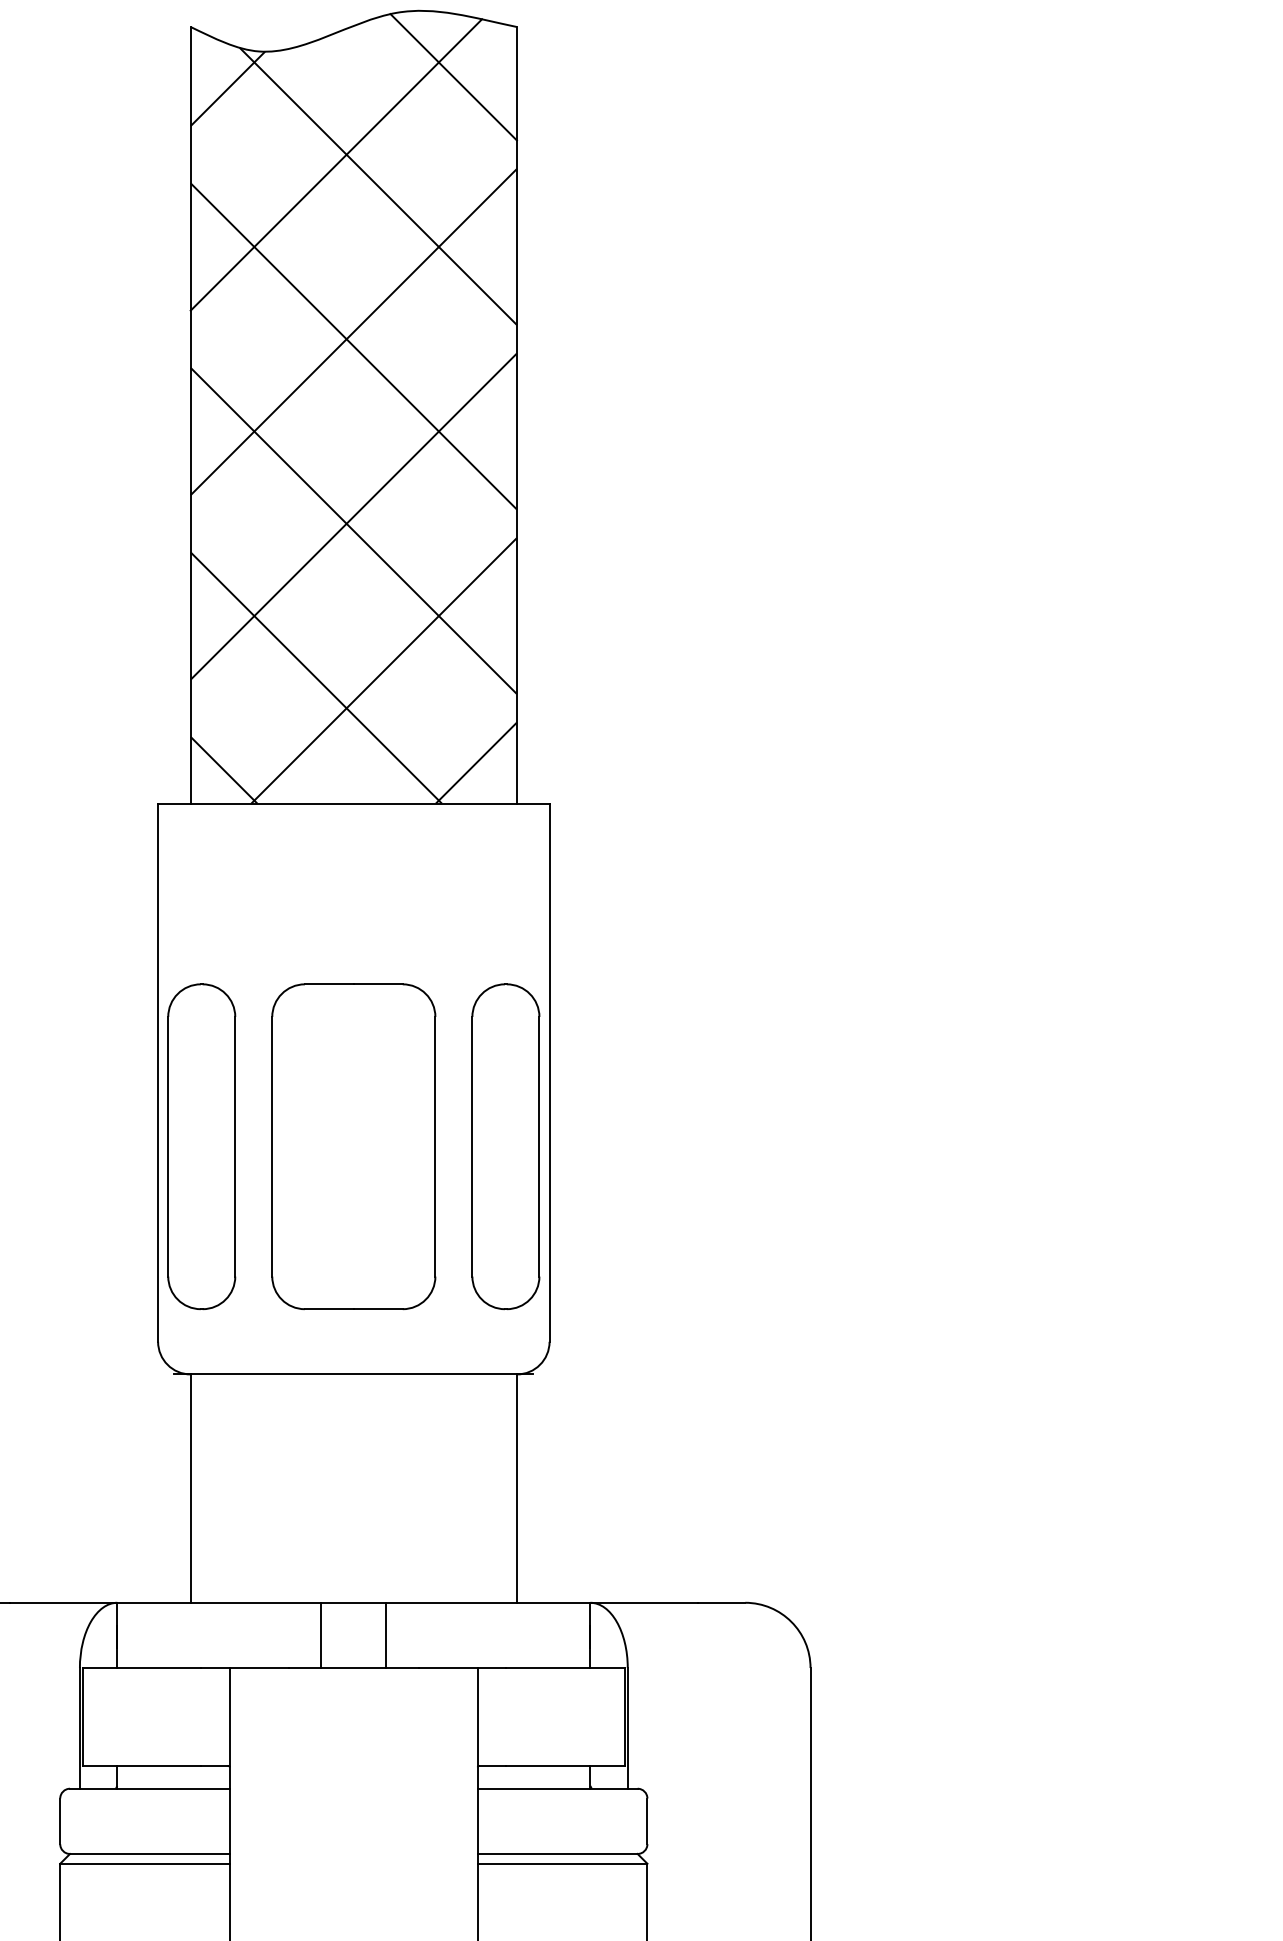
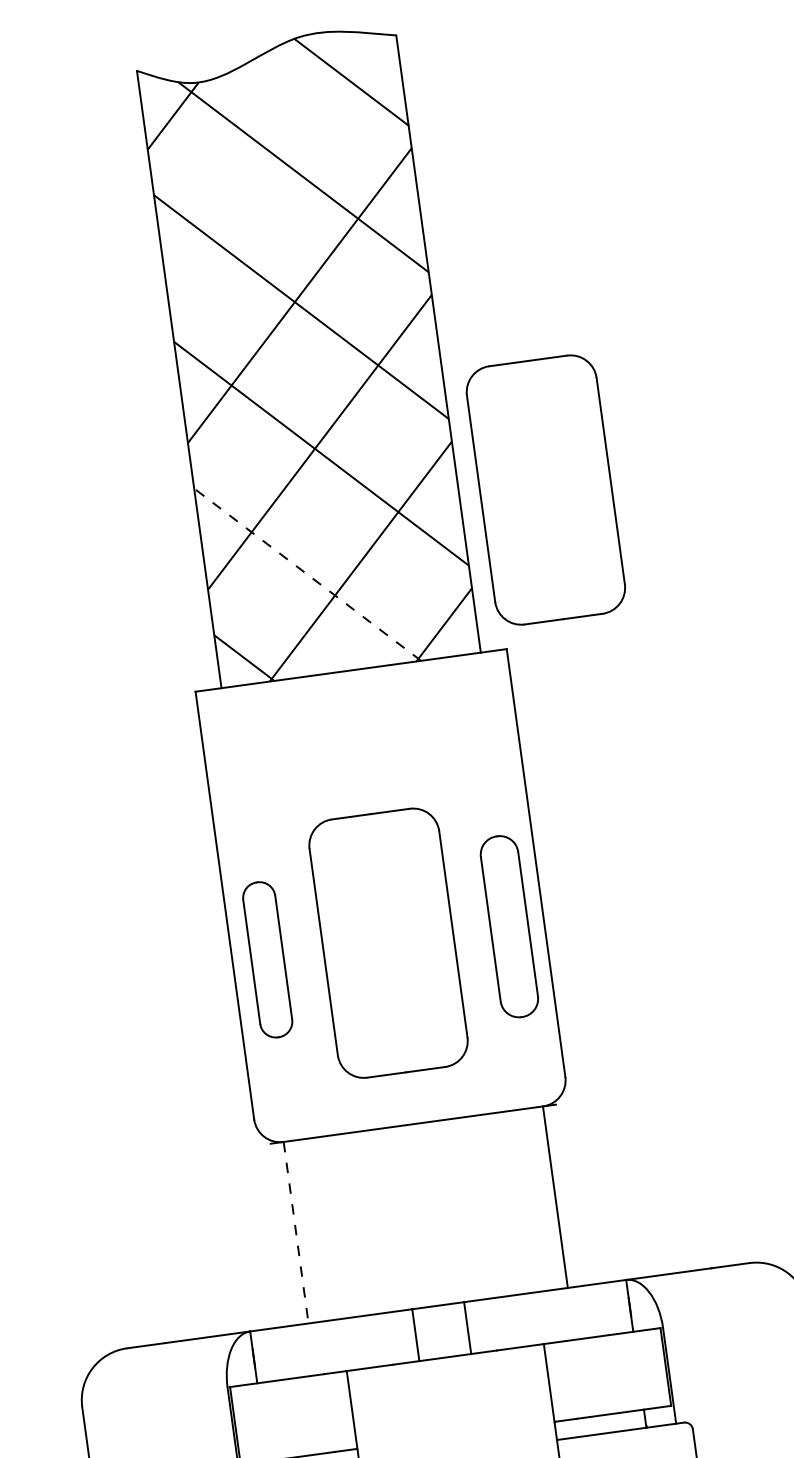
line: (336, 164) -> (267, 164), removed
part: (624, 613) -> (545, 489), added
line: (316, 677) -> (307, 574), solid -> dashed
part: (201, 1146) -> (267, 959), size x0.6
part: (505, 1146) -> (509, 926), size x0.7
line: (190, 1489) -> (296, 1233), solid -> dashed

